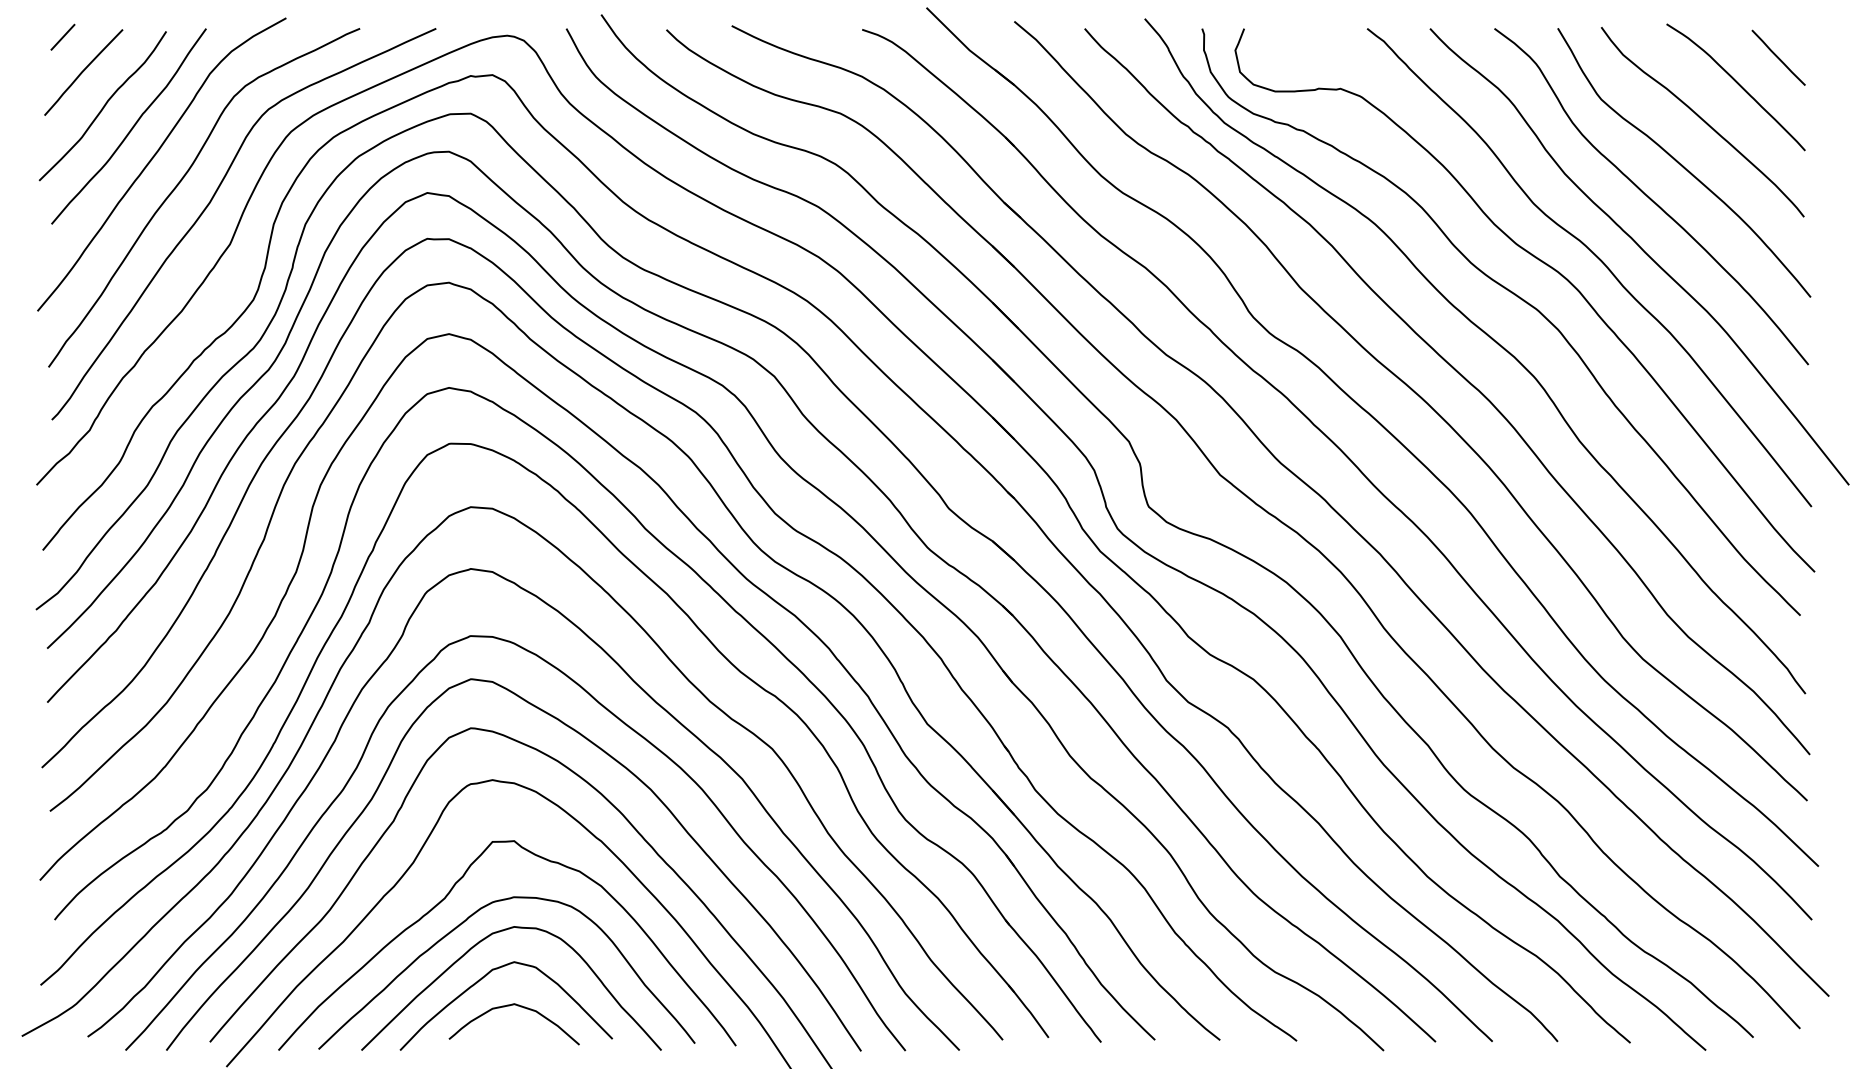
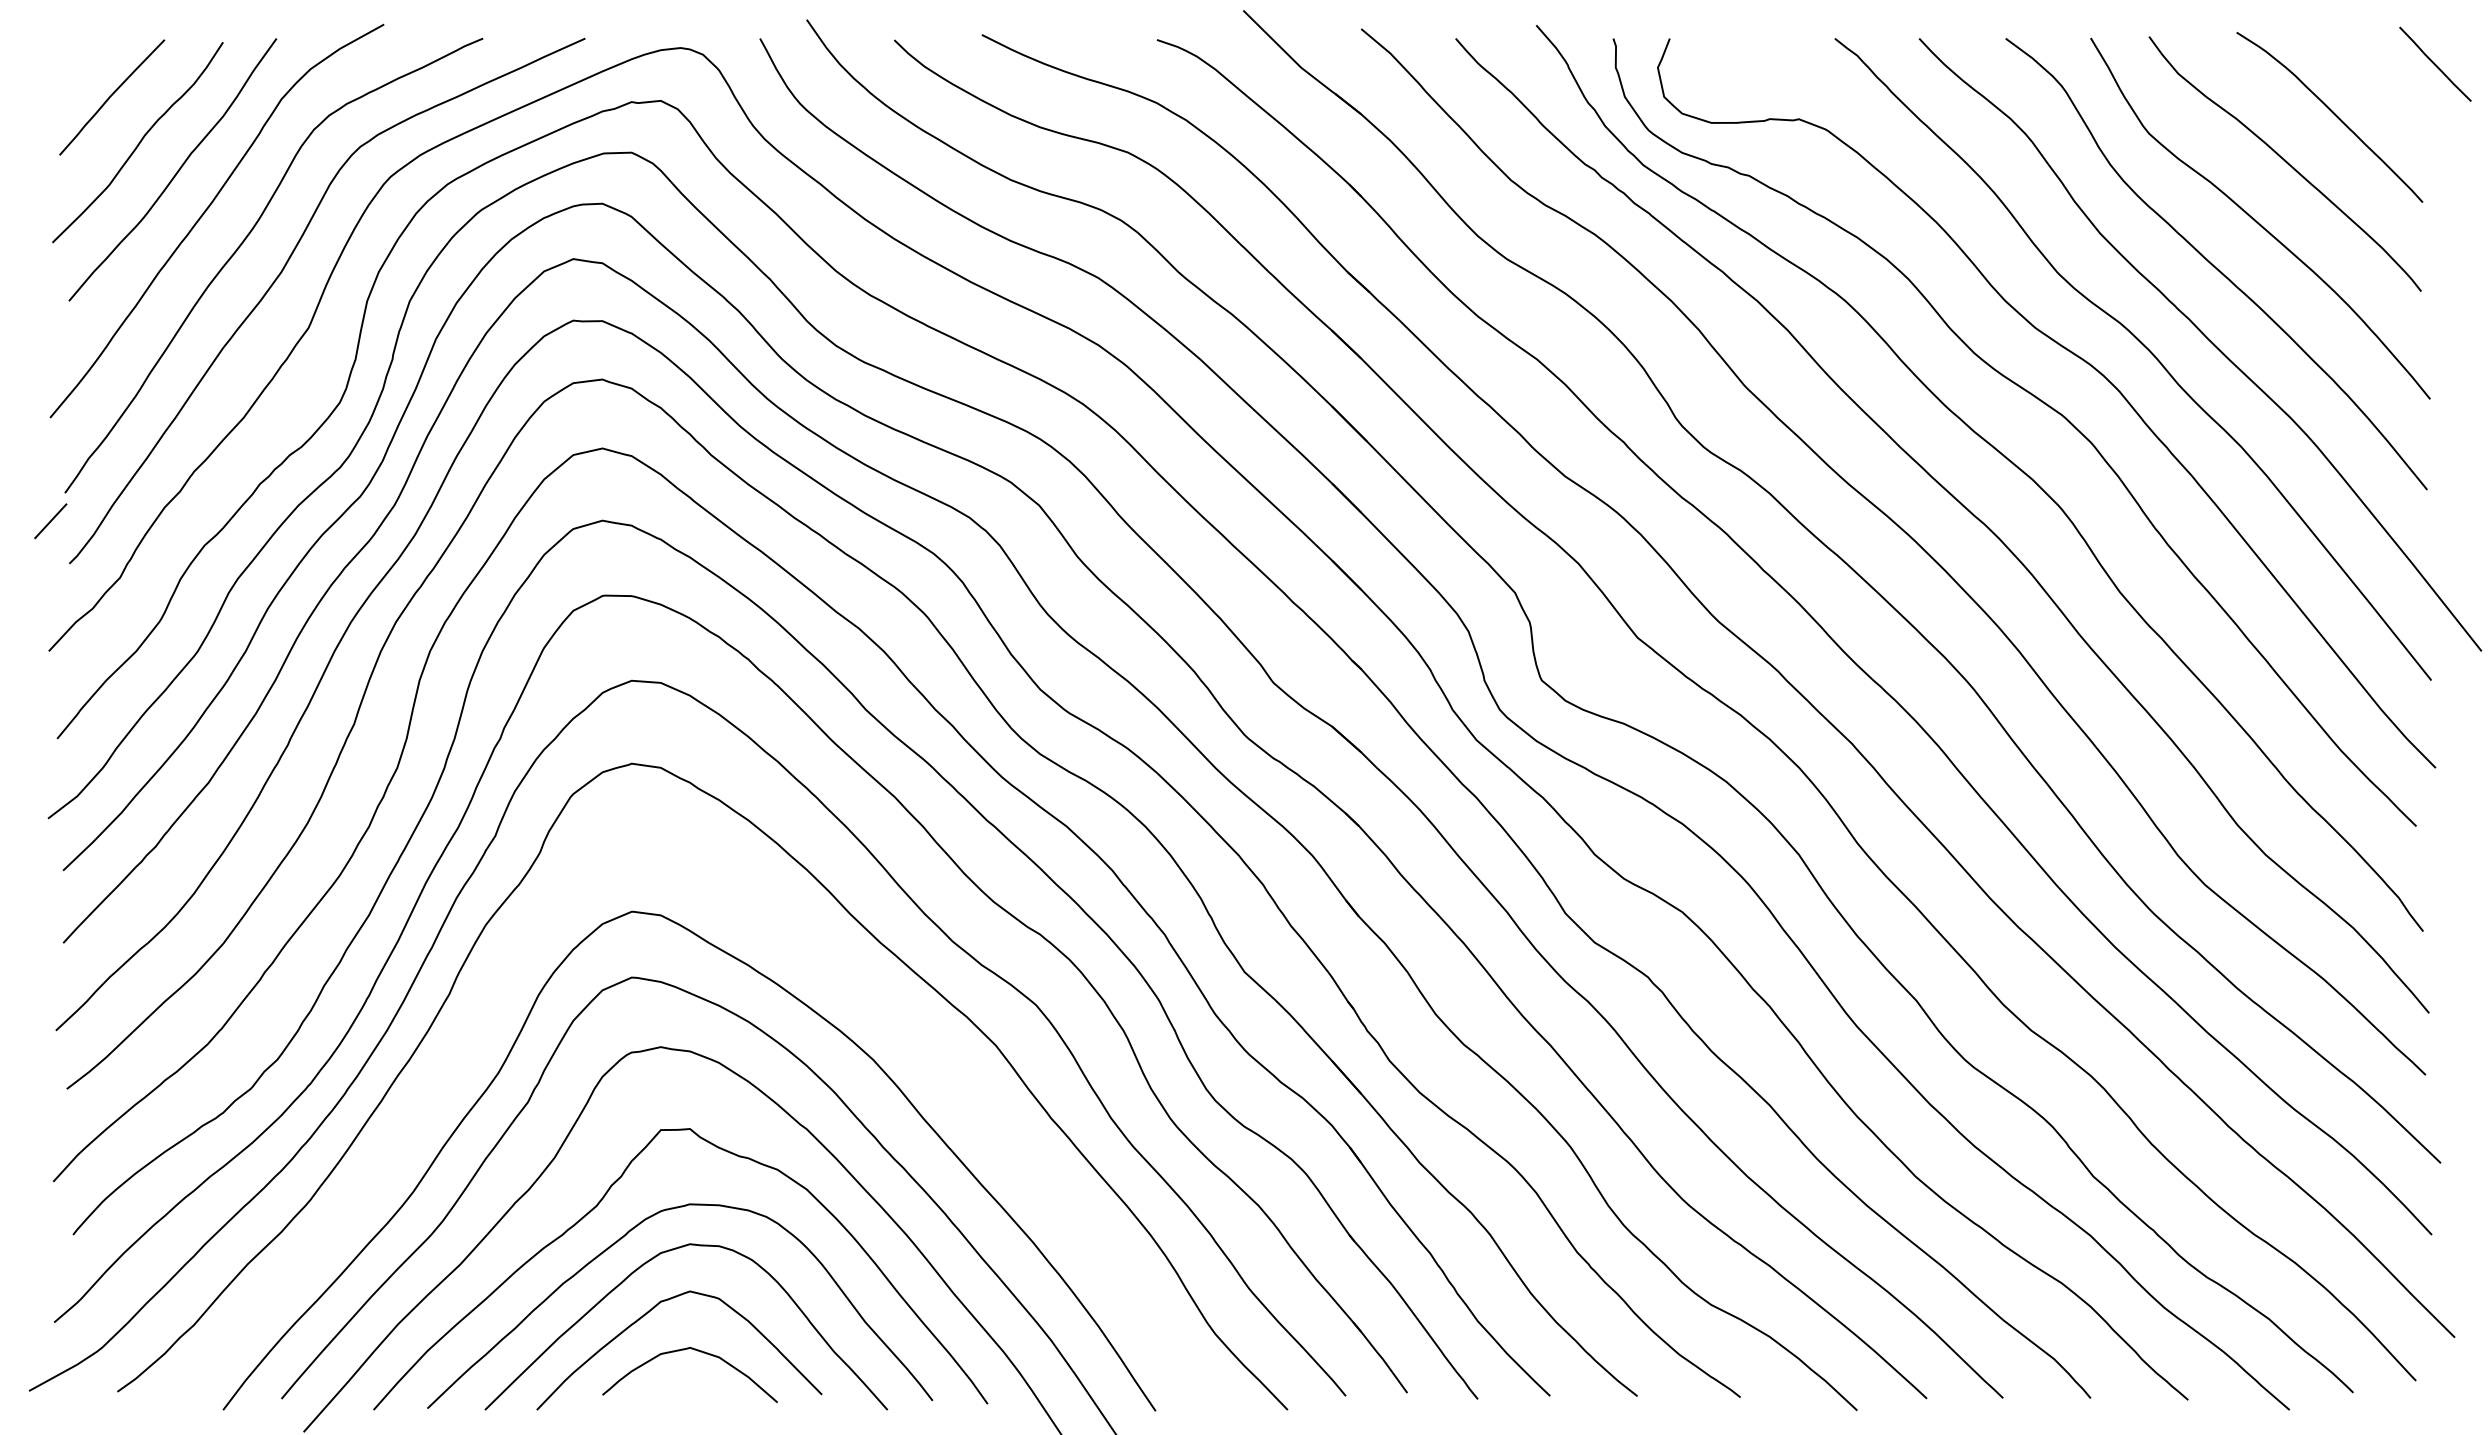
line: (62, 36) -> (50, 520), moved
line: (1778, 57) -> (2435, 63), moved
curve: (616, 718) -> (827, 964), removed

